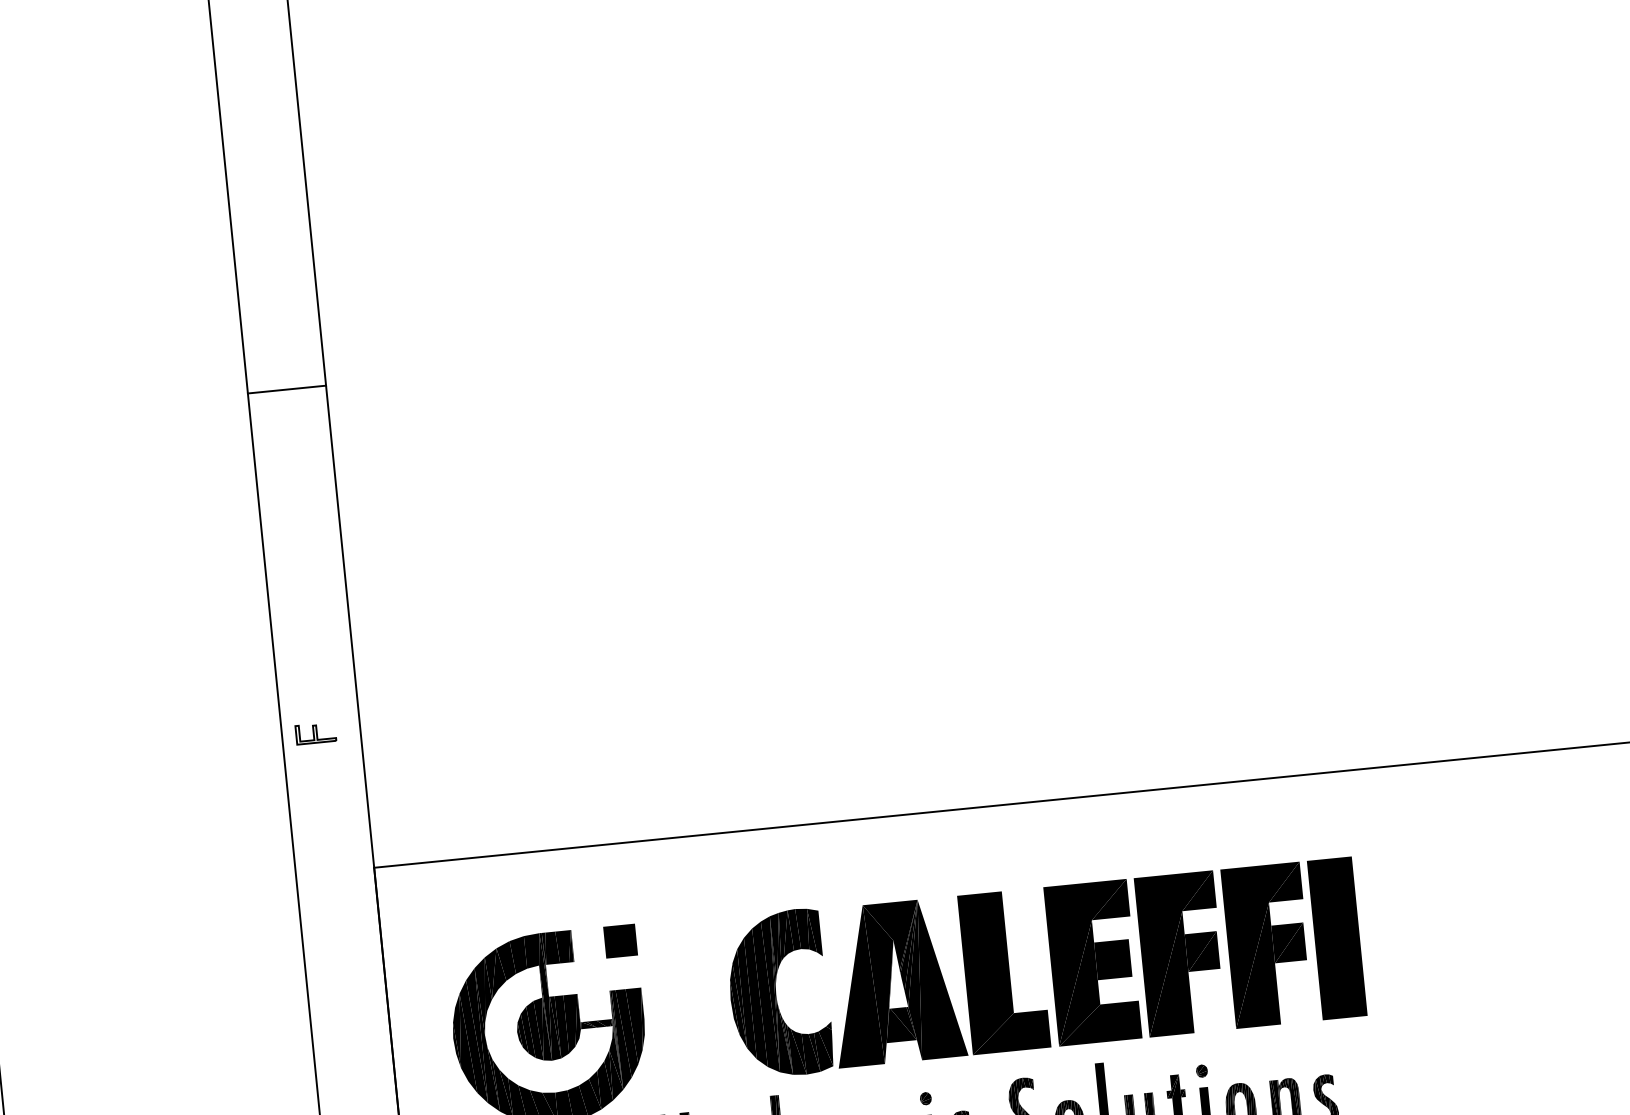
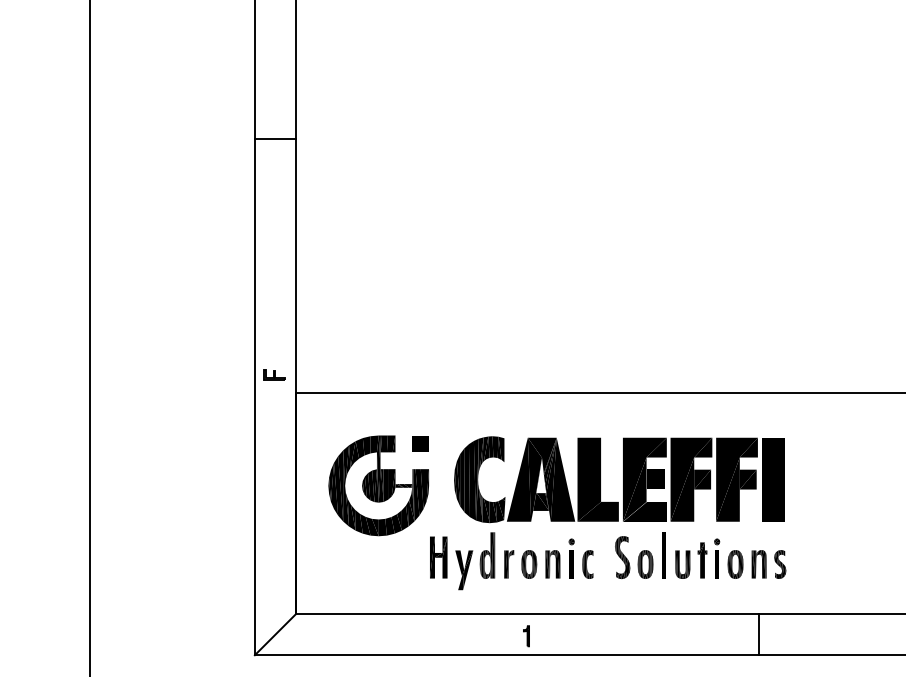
part: (315, 733) -> (274, 374), moved
part: (1044, 967) -> (619, 479), moved

